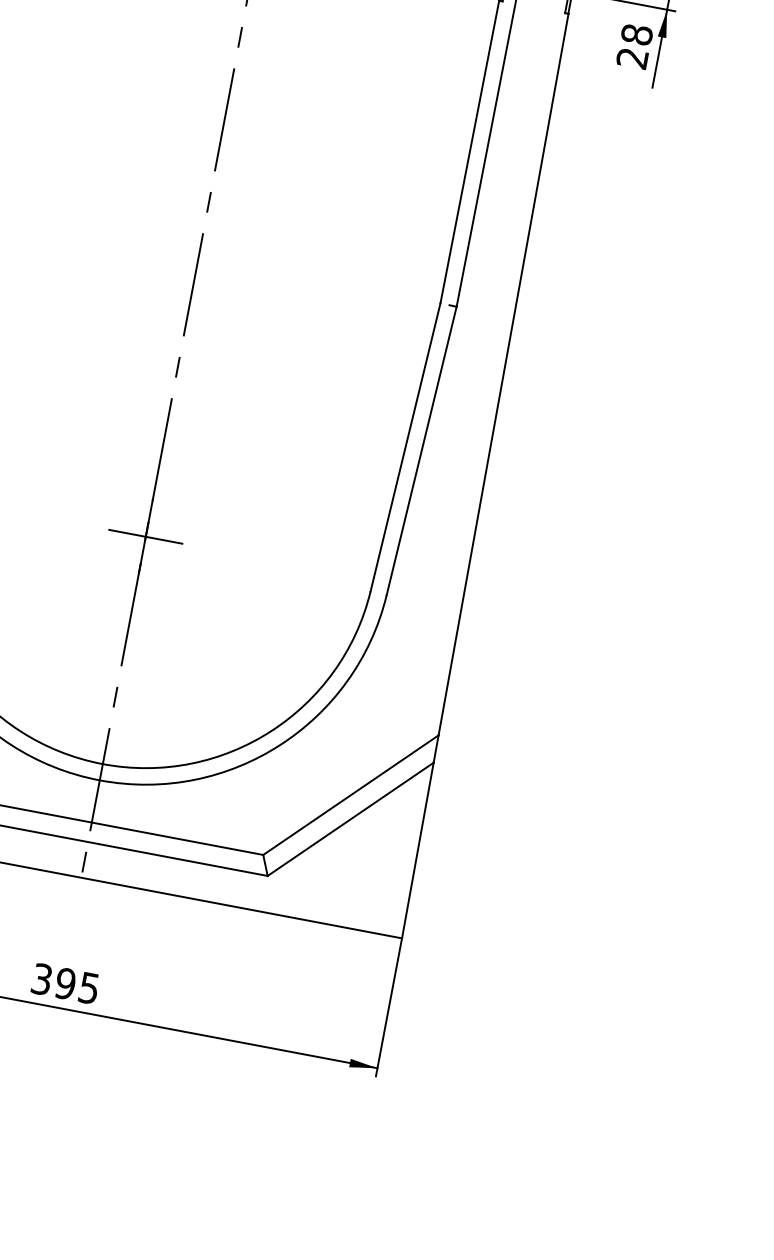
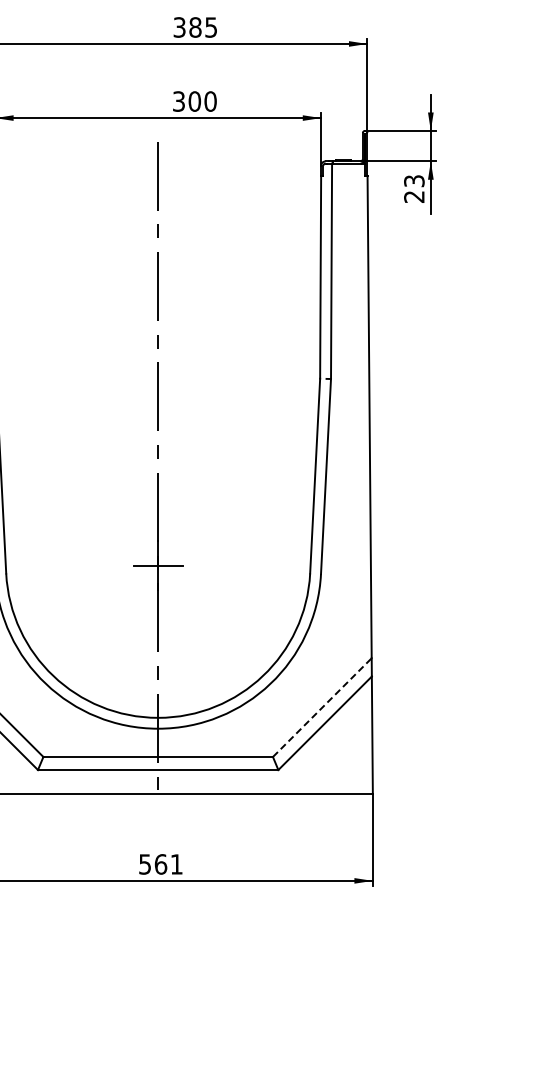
text: (637, 35) -> (414, 181), 28 -> 23
line: (351, 795) -> (322, 707), solid -> dashed
text: (64, 983) -> (160, 864), 395 -> 561

